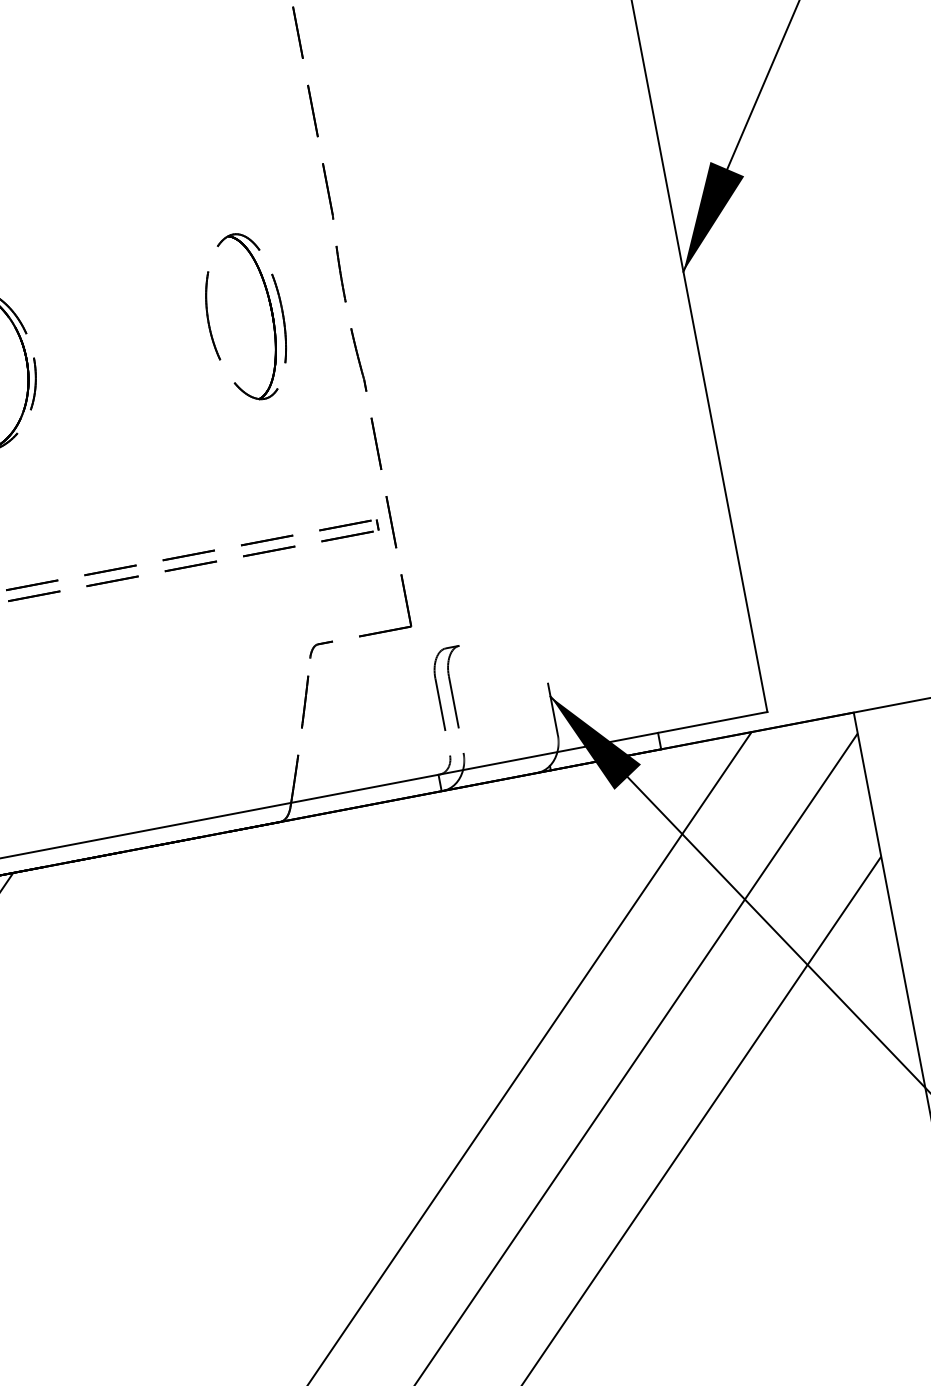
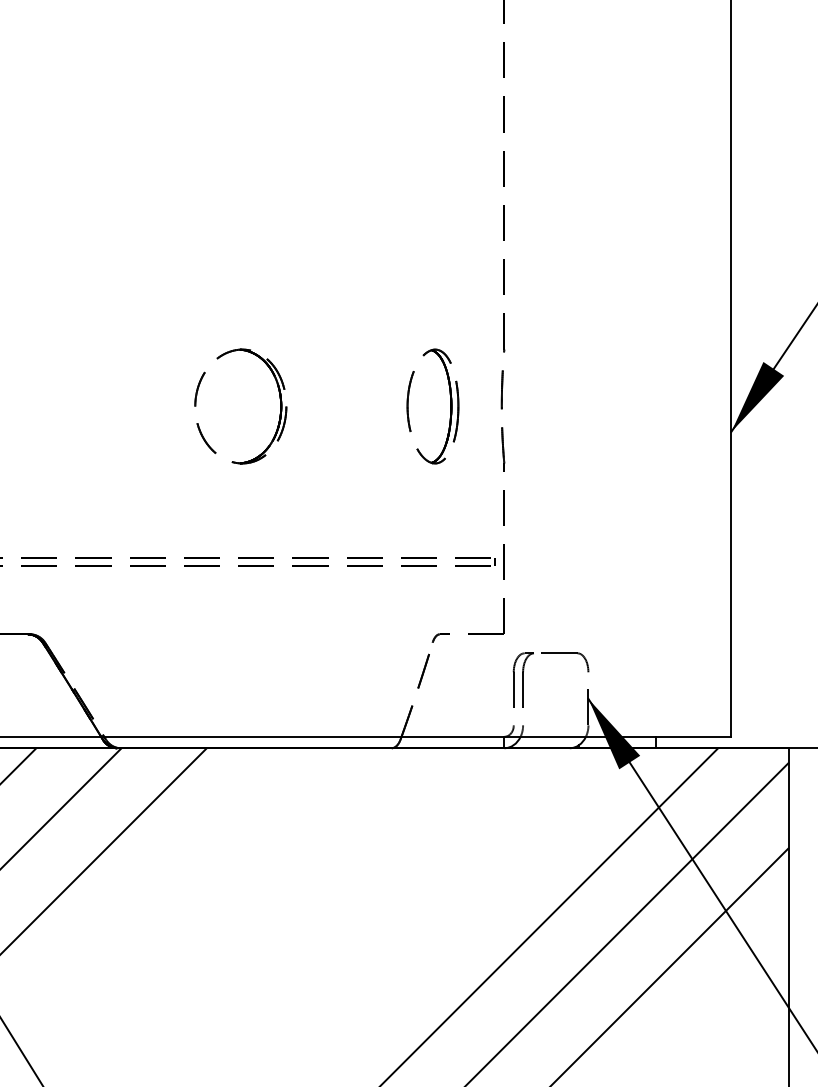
part: (504, 637) -> (565, 653), added

